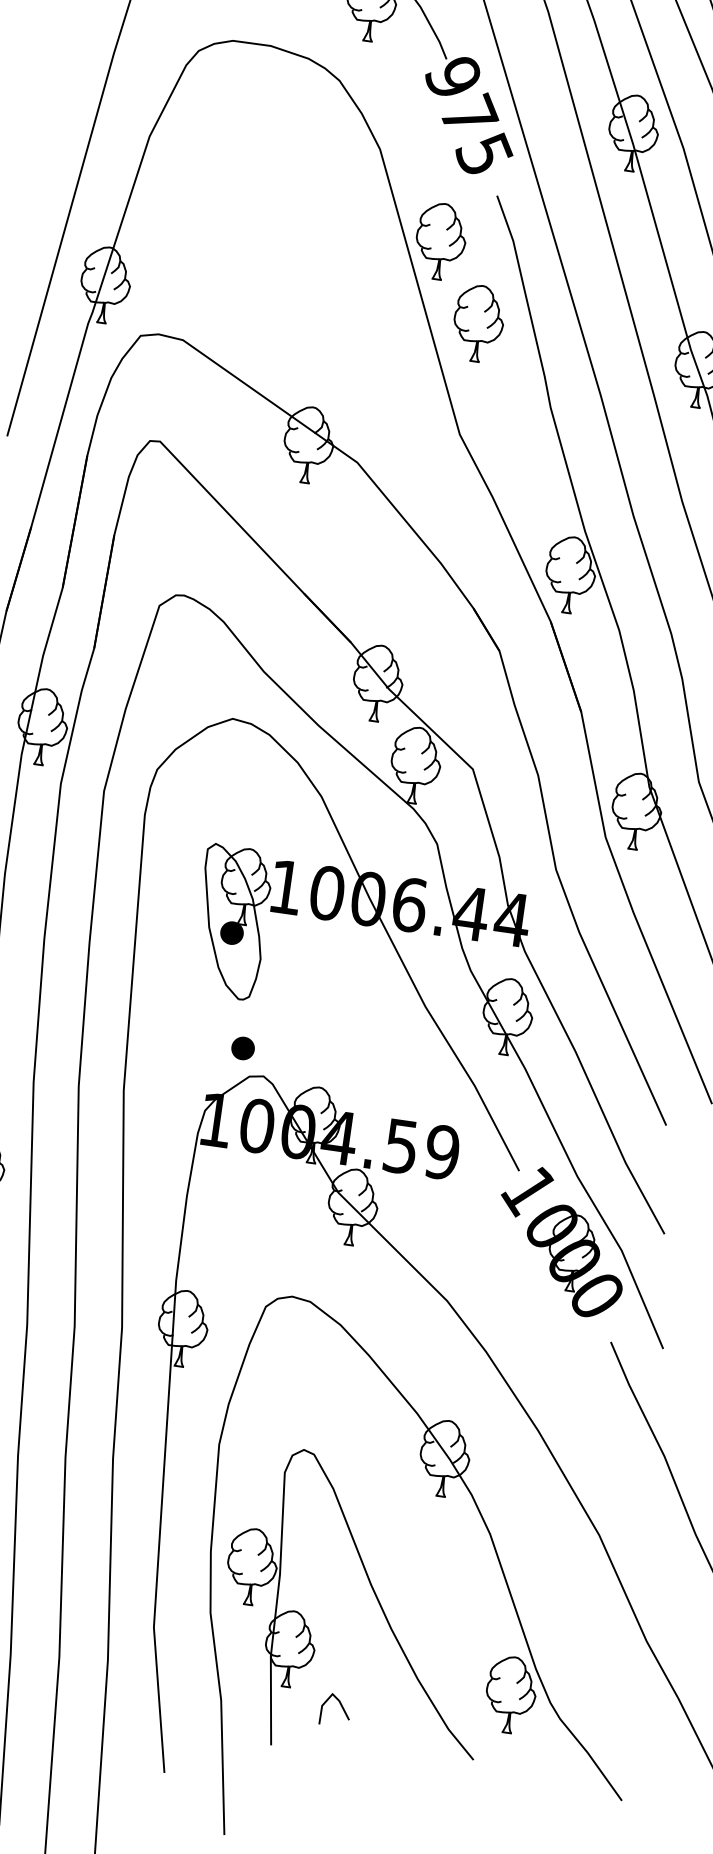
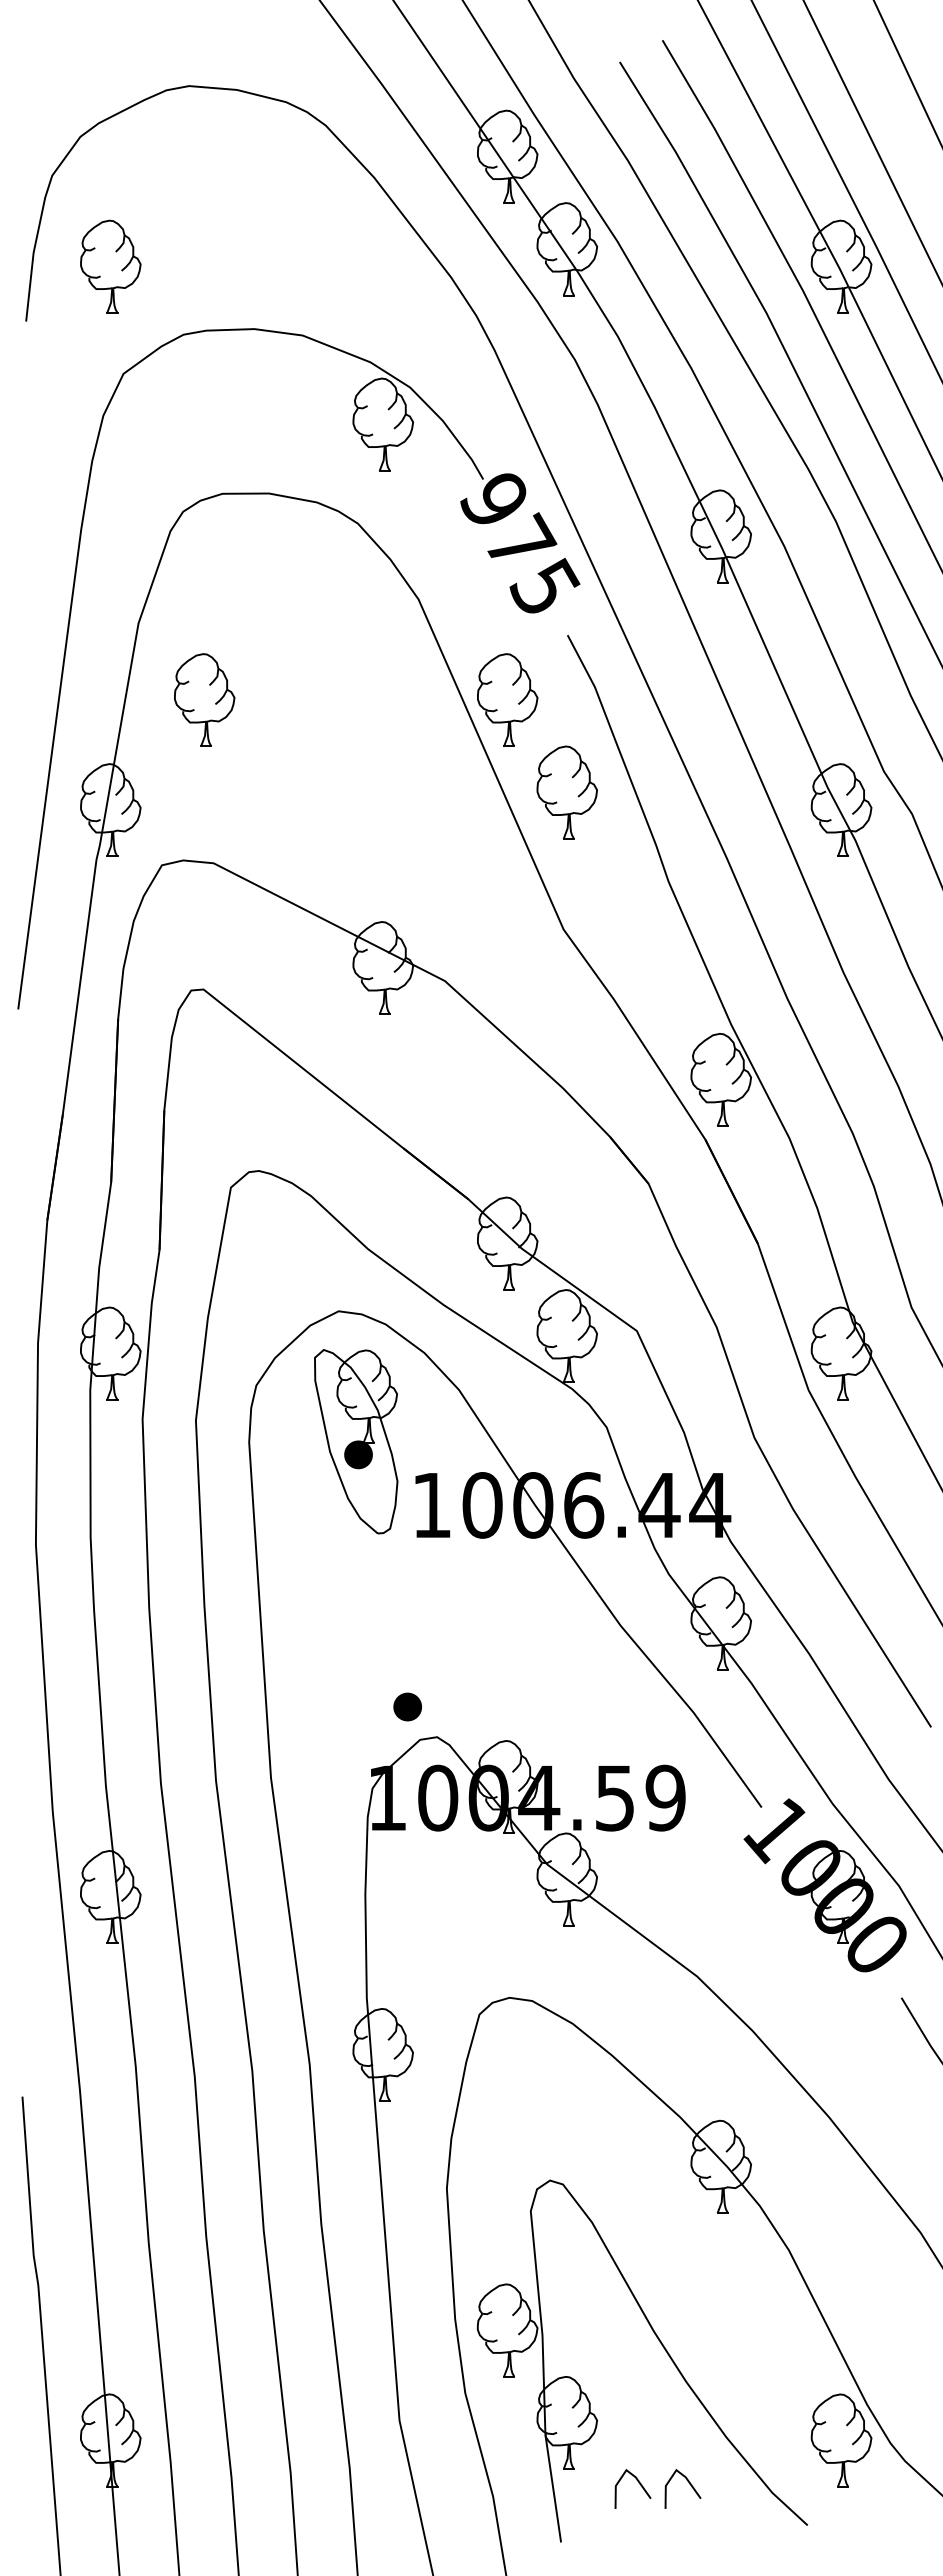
part: (194, 205) -> (204, 699), added
part: (231, 922) -> (356, 1441), moved
line: (382, 1713) -> (689, 2484), added

